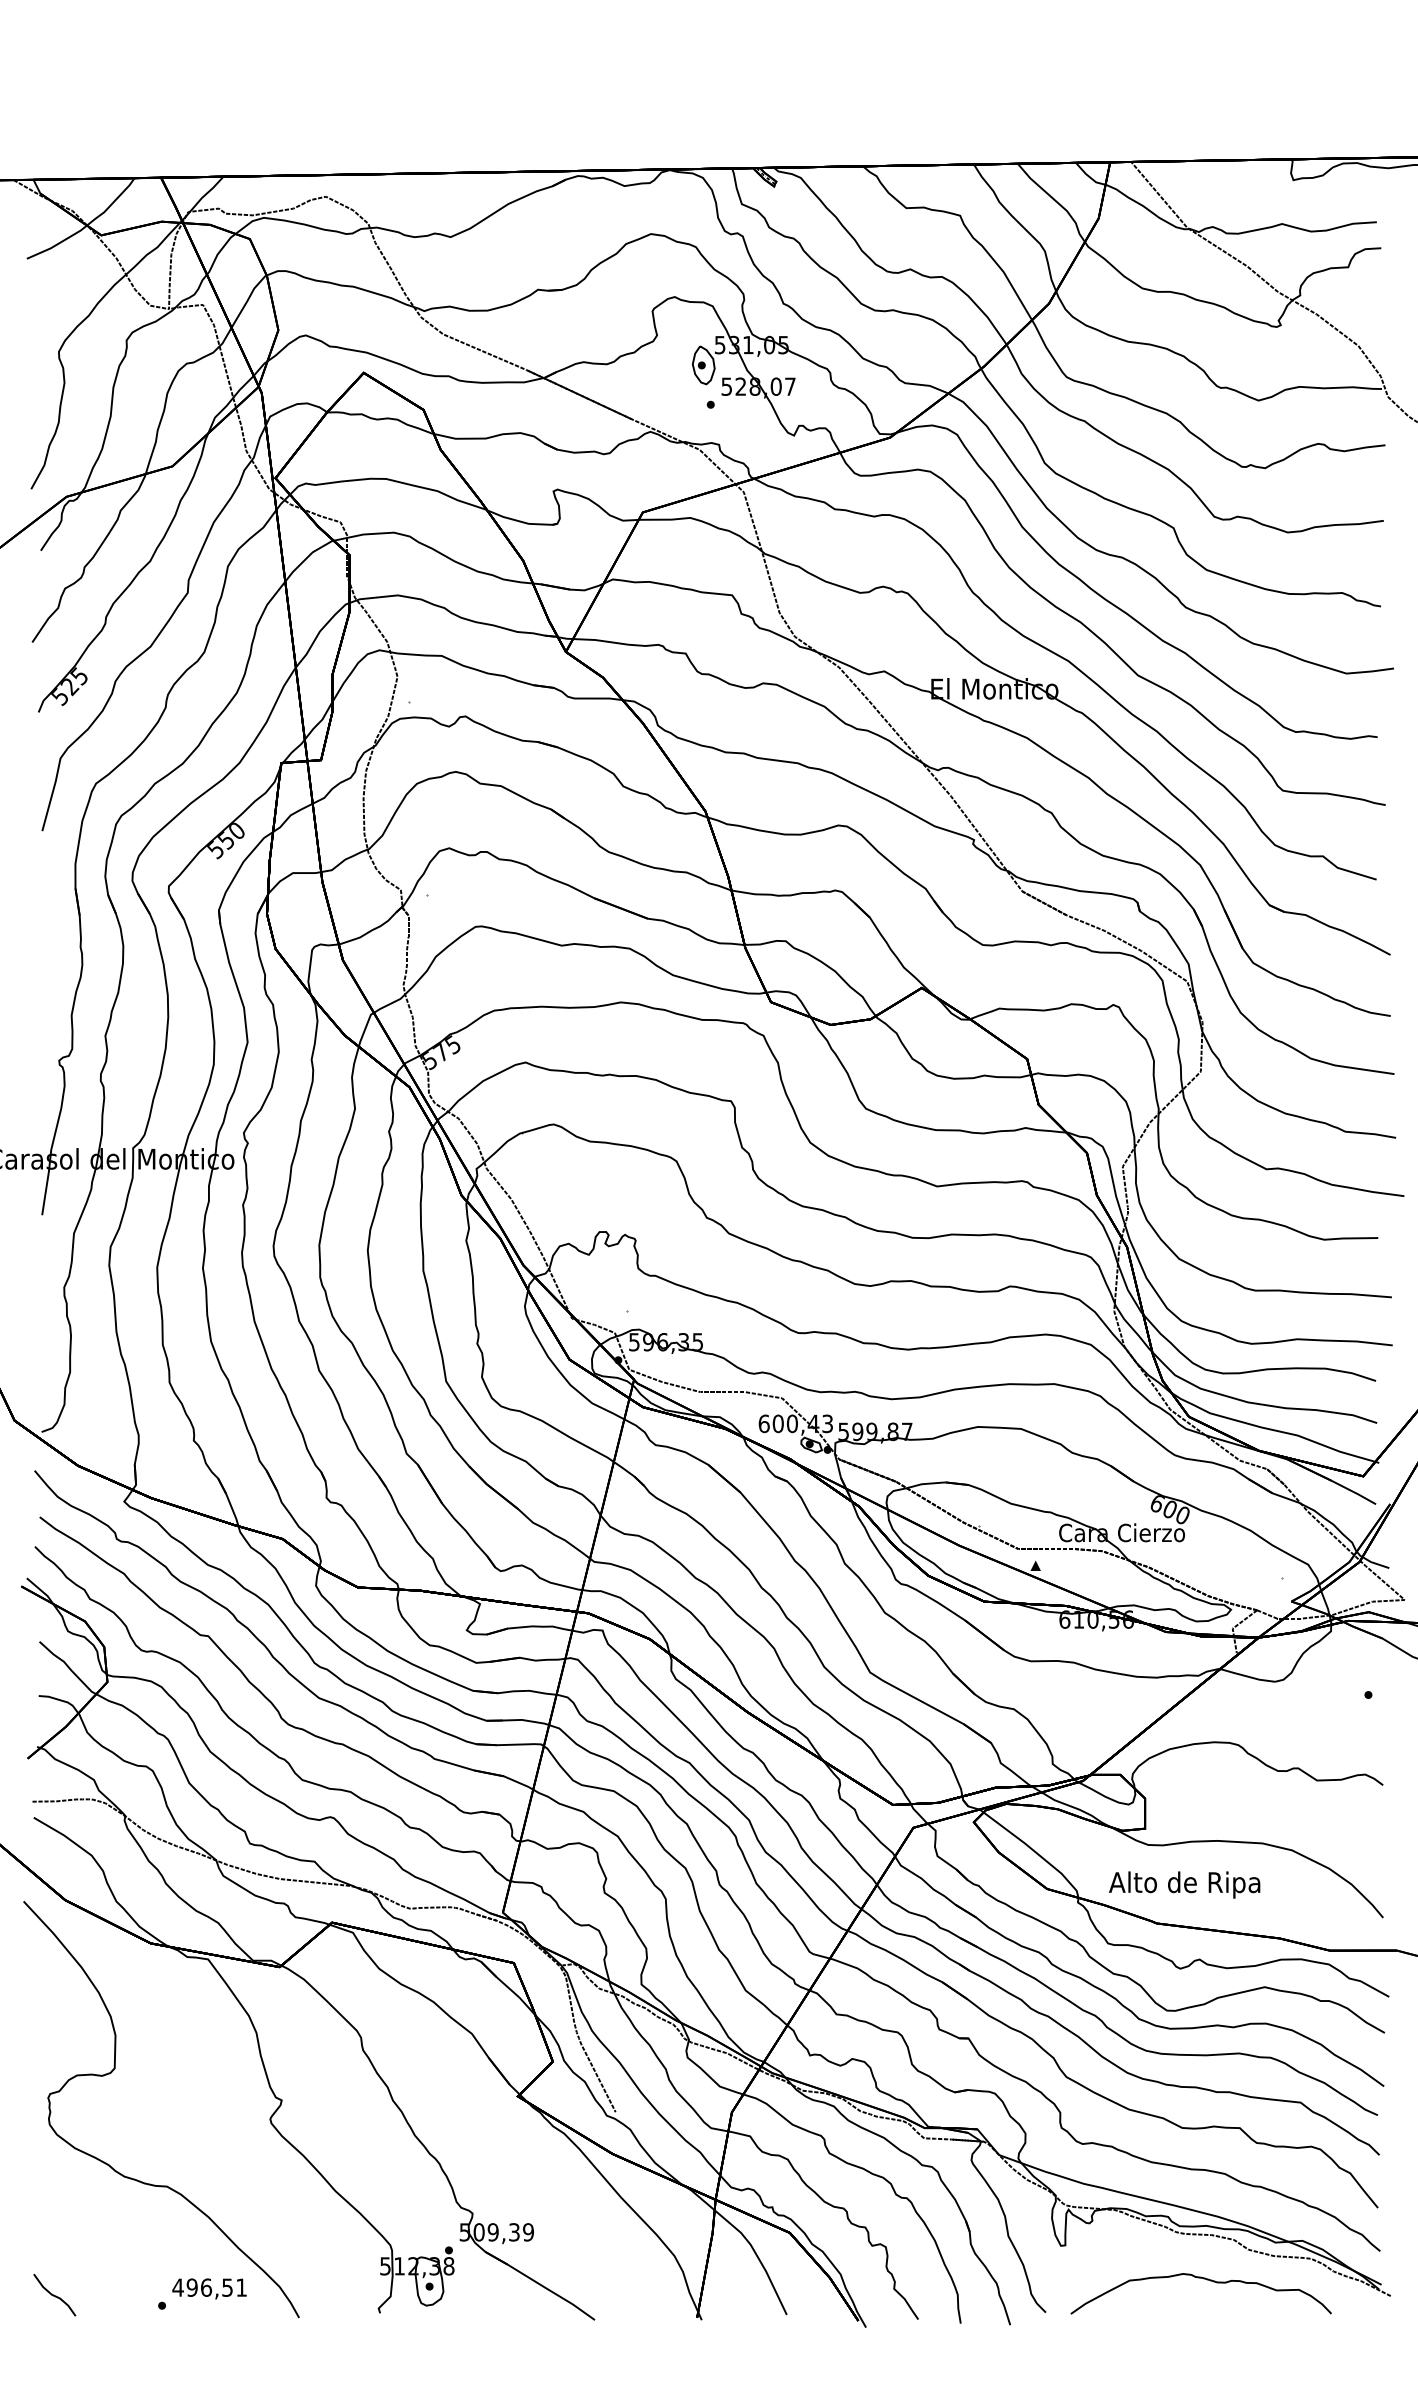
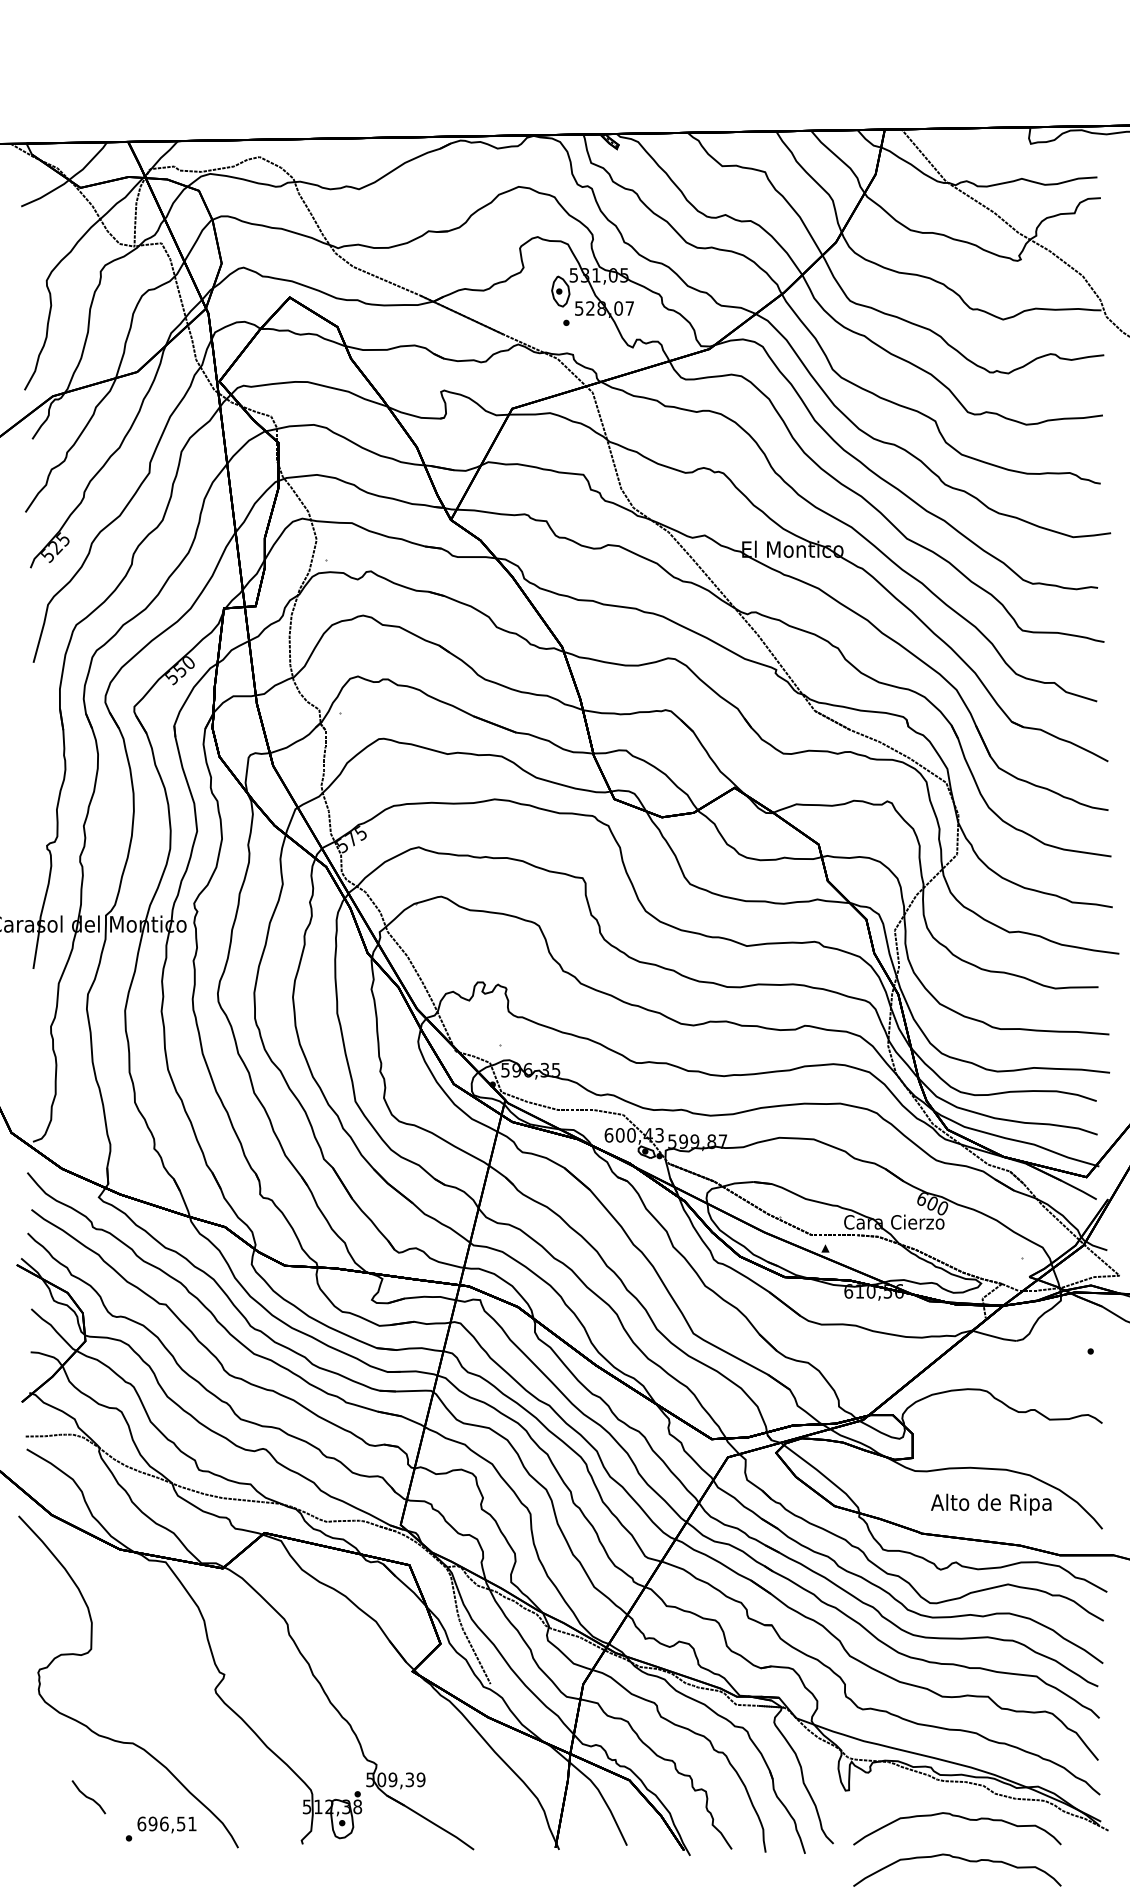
text: (1184, 1884) -> (991, 1504), moved
text: (177, 2287) -> (141, 1823), 496,51 -> 696,51
curve: (54, 2294) -> (88, 1796), moved
curve: (1203, 2331) -> (959, 1858), added

